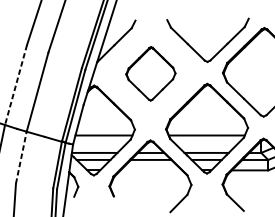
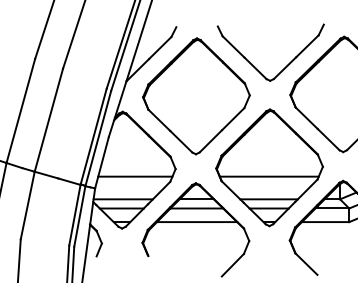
part: (150, 73) -> (196, 96), size x1.67
line: (15, 84) -> (20, 110), dashed -> solid
line: (21, 157) -> (27, 205), dashed -> solid
line: (151, 170) -> (197, 222), added

